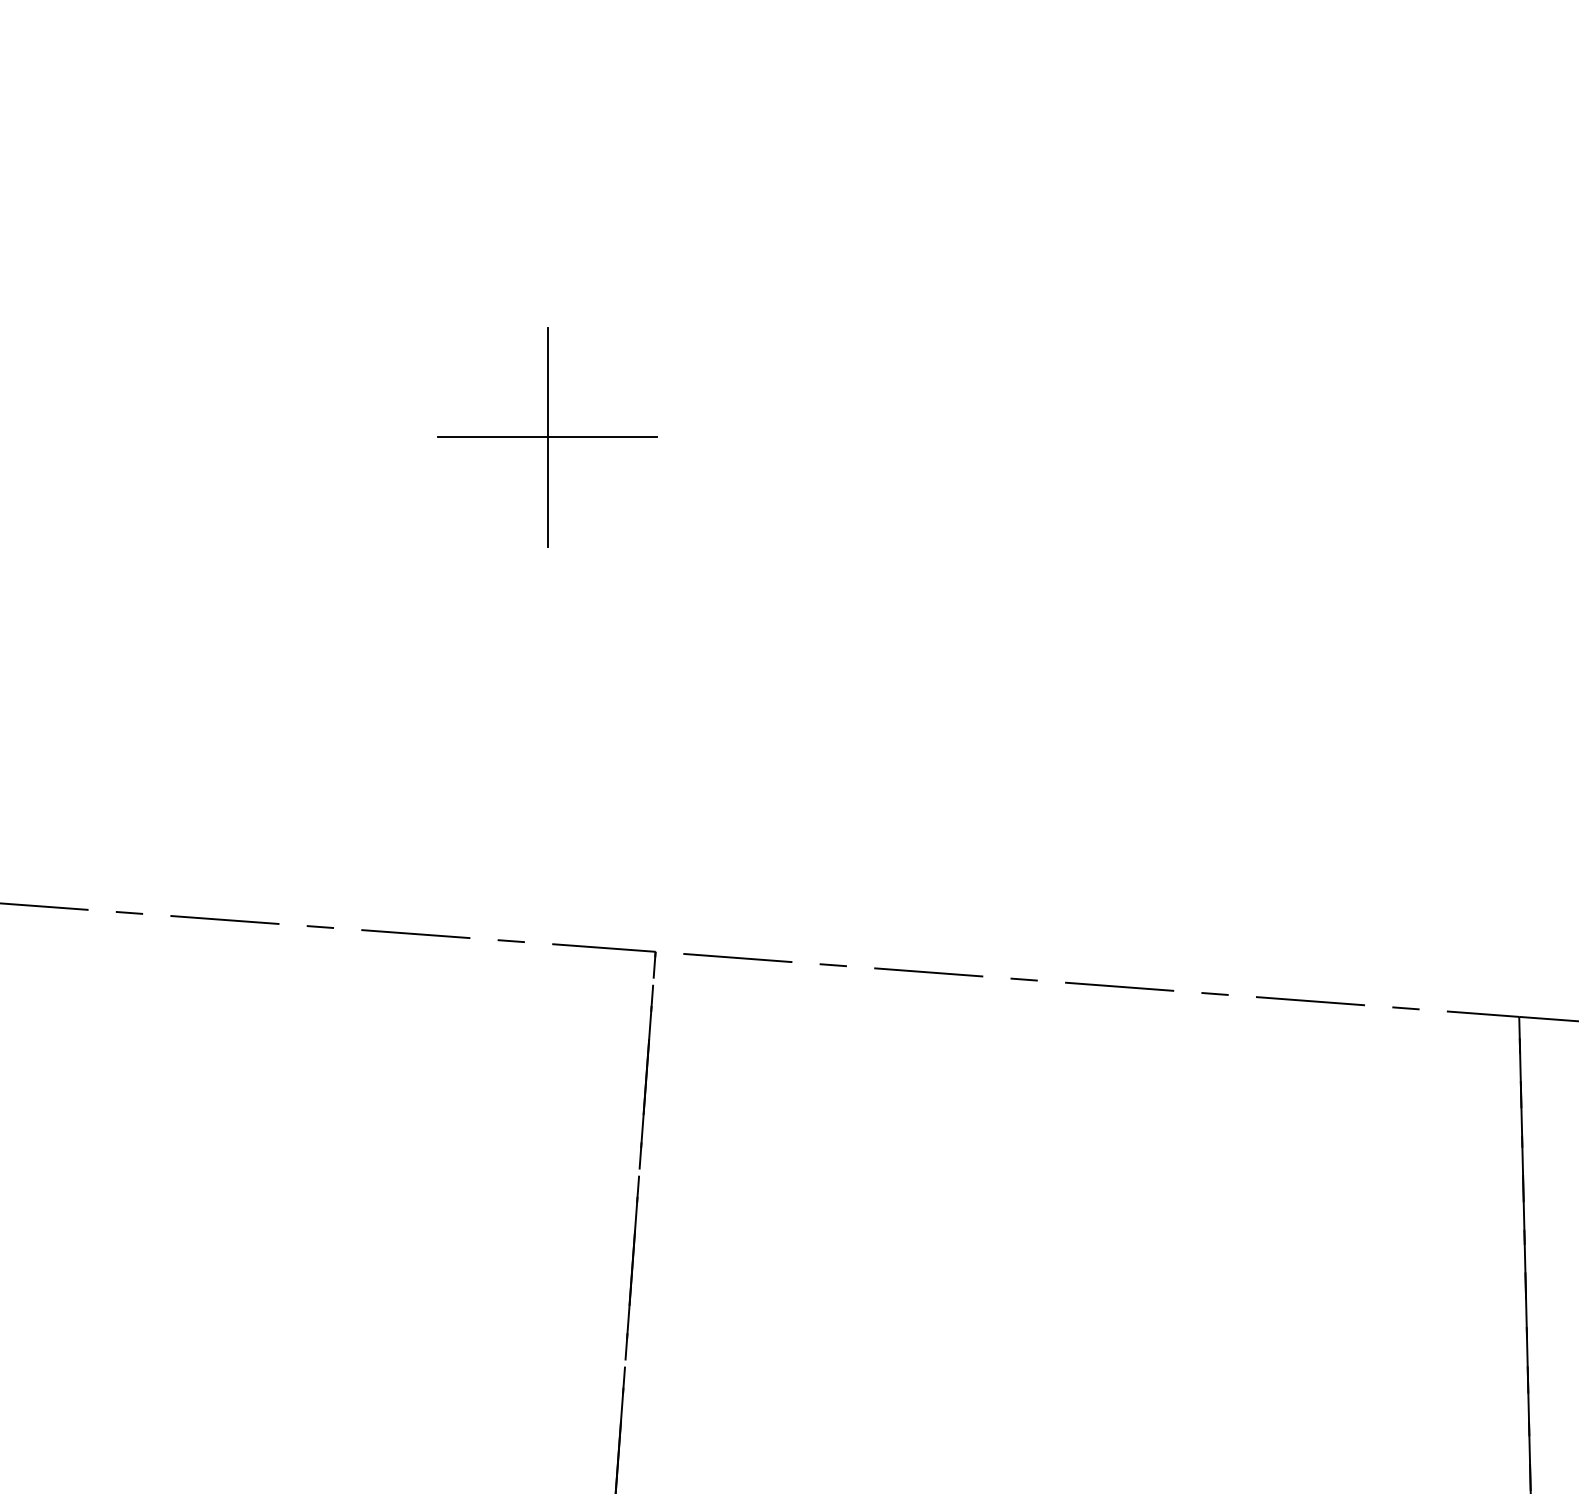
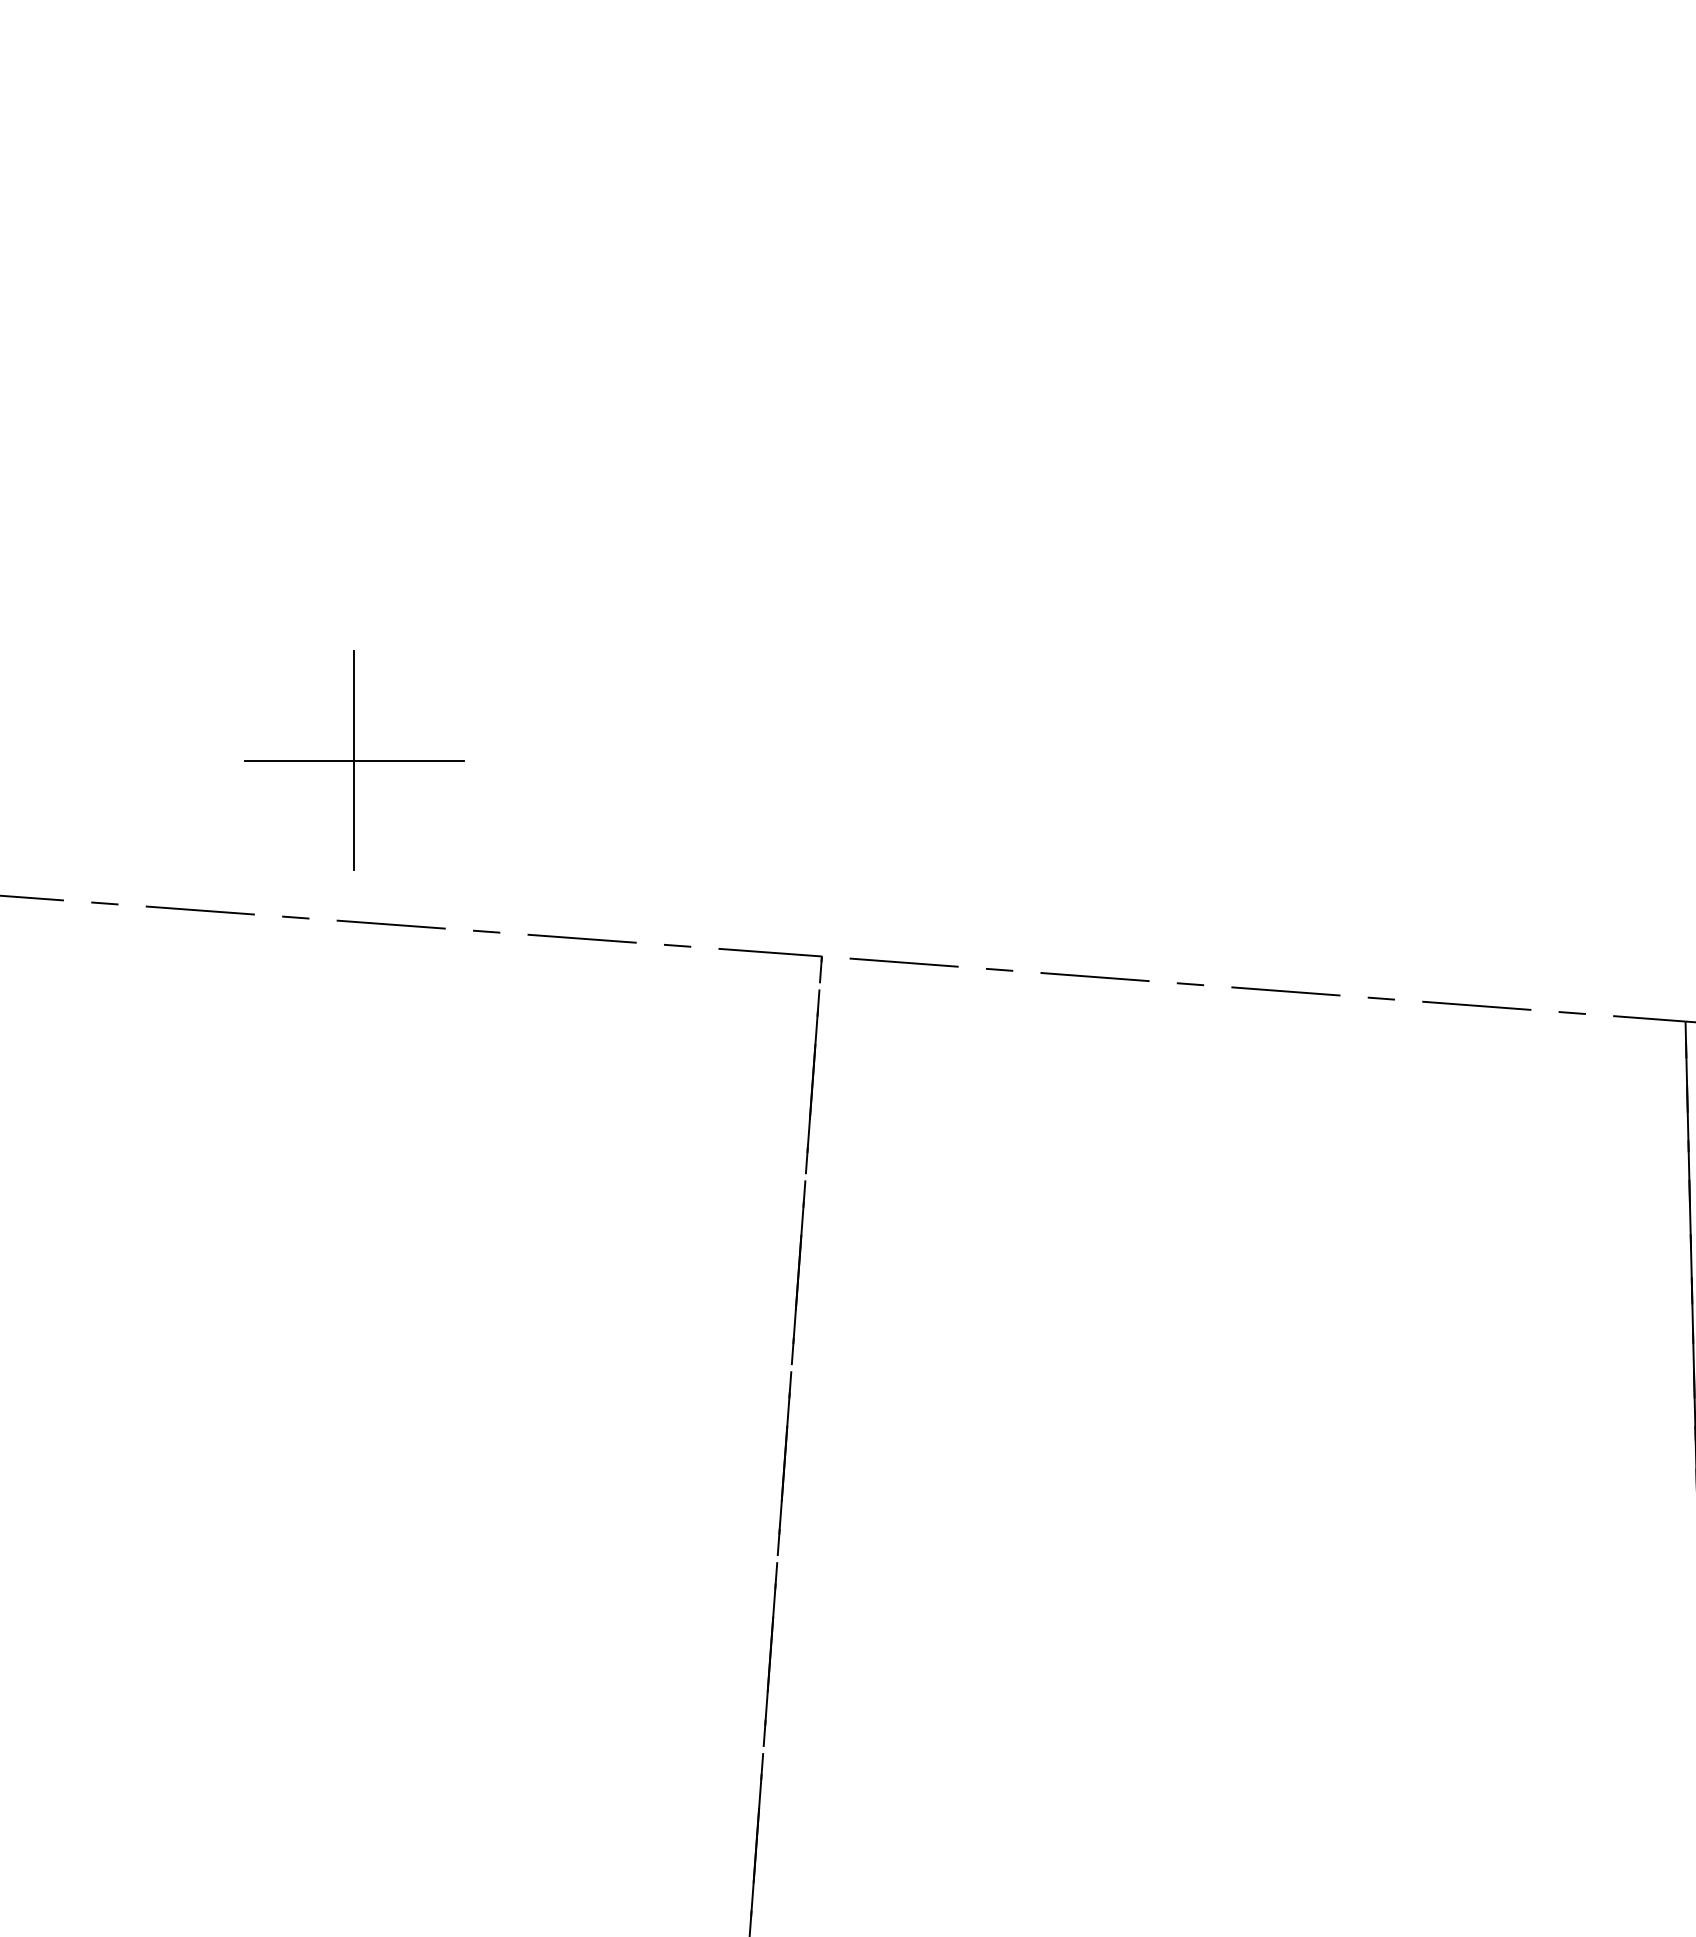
part: (548, 436) -> (354, 760), moved

